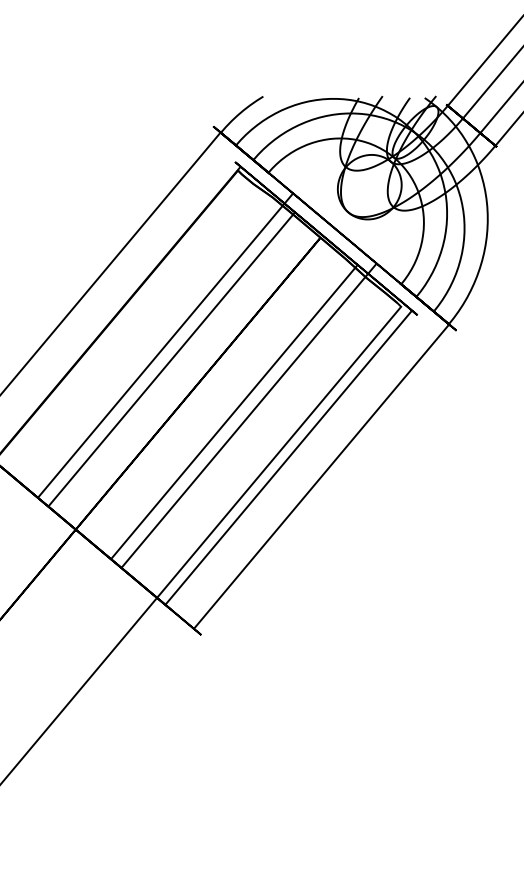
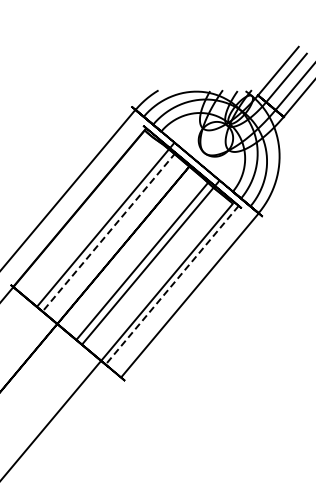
line: (172, 359) -> (109, 232), solid -> dashed
line: (289, 458) -> (172, 285), solid -> dashed

